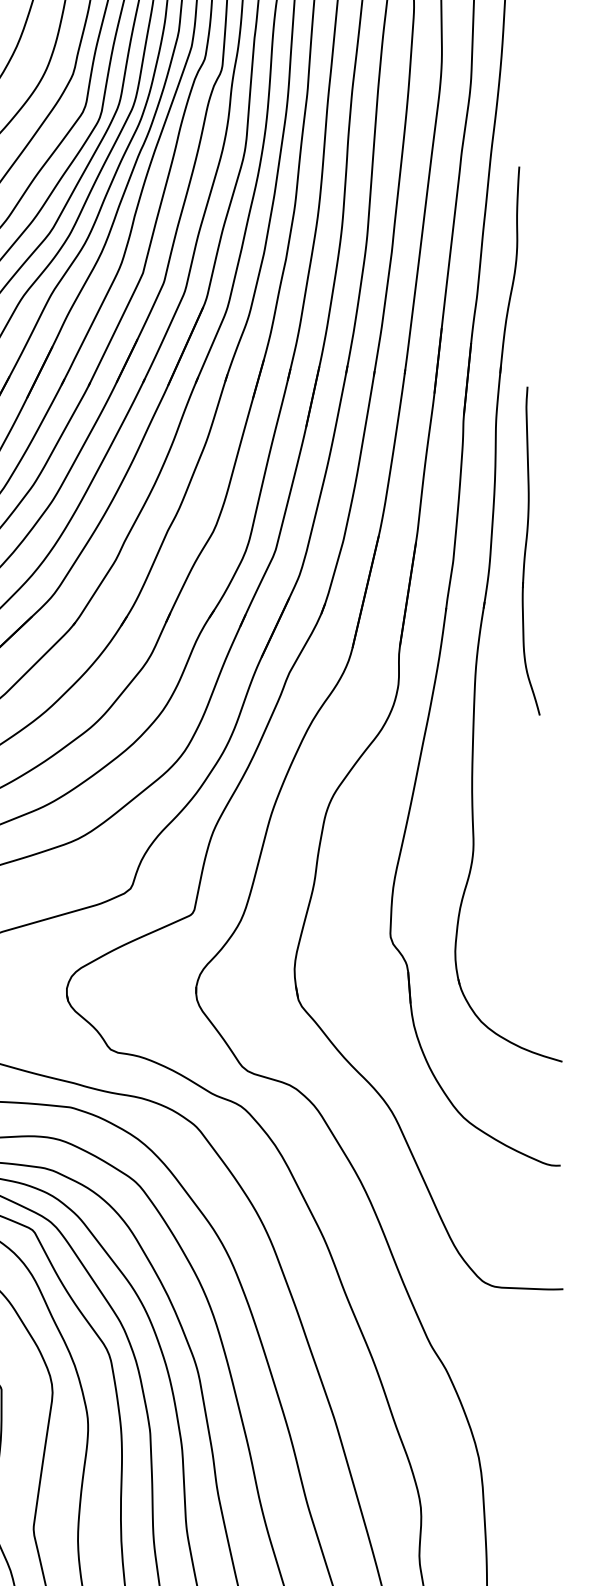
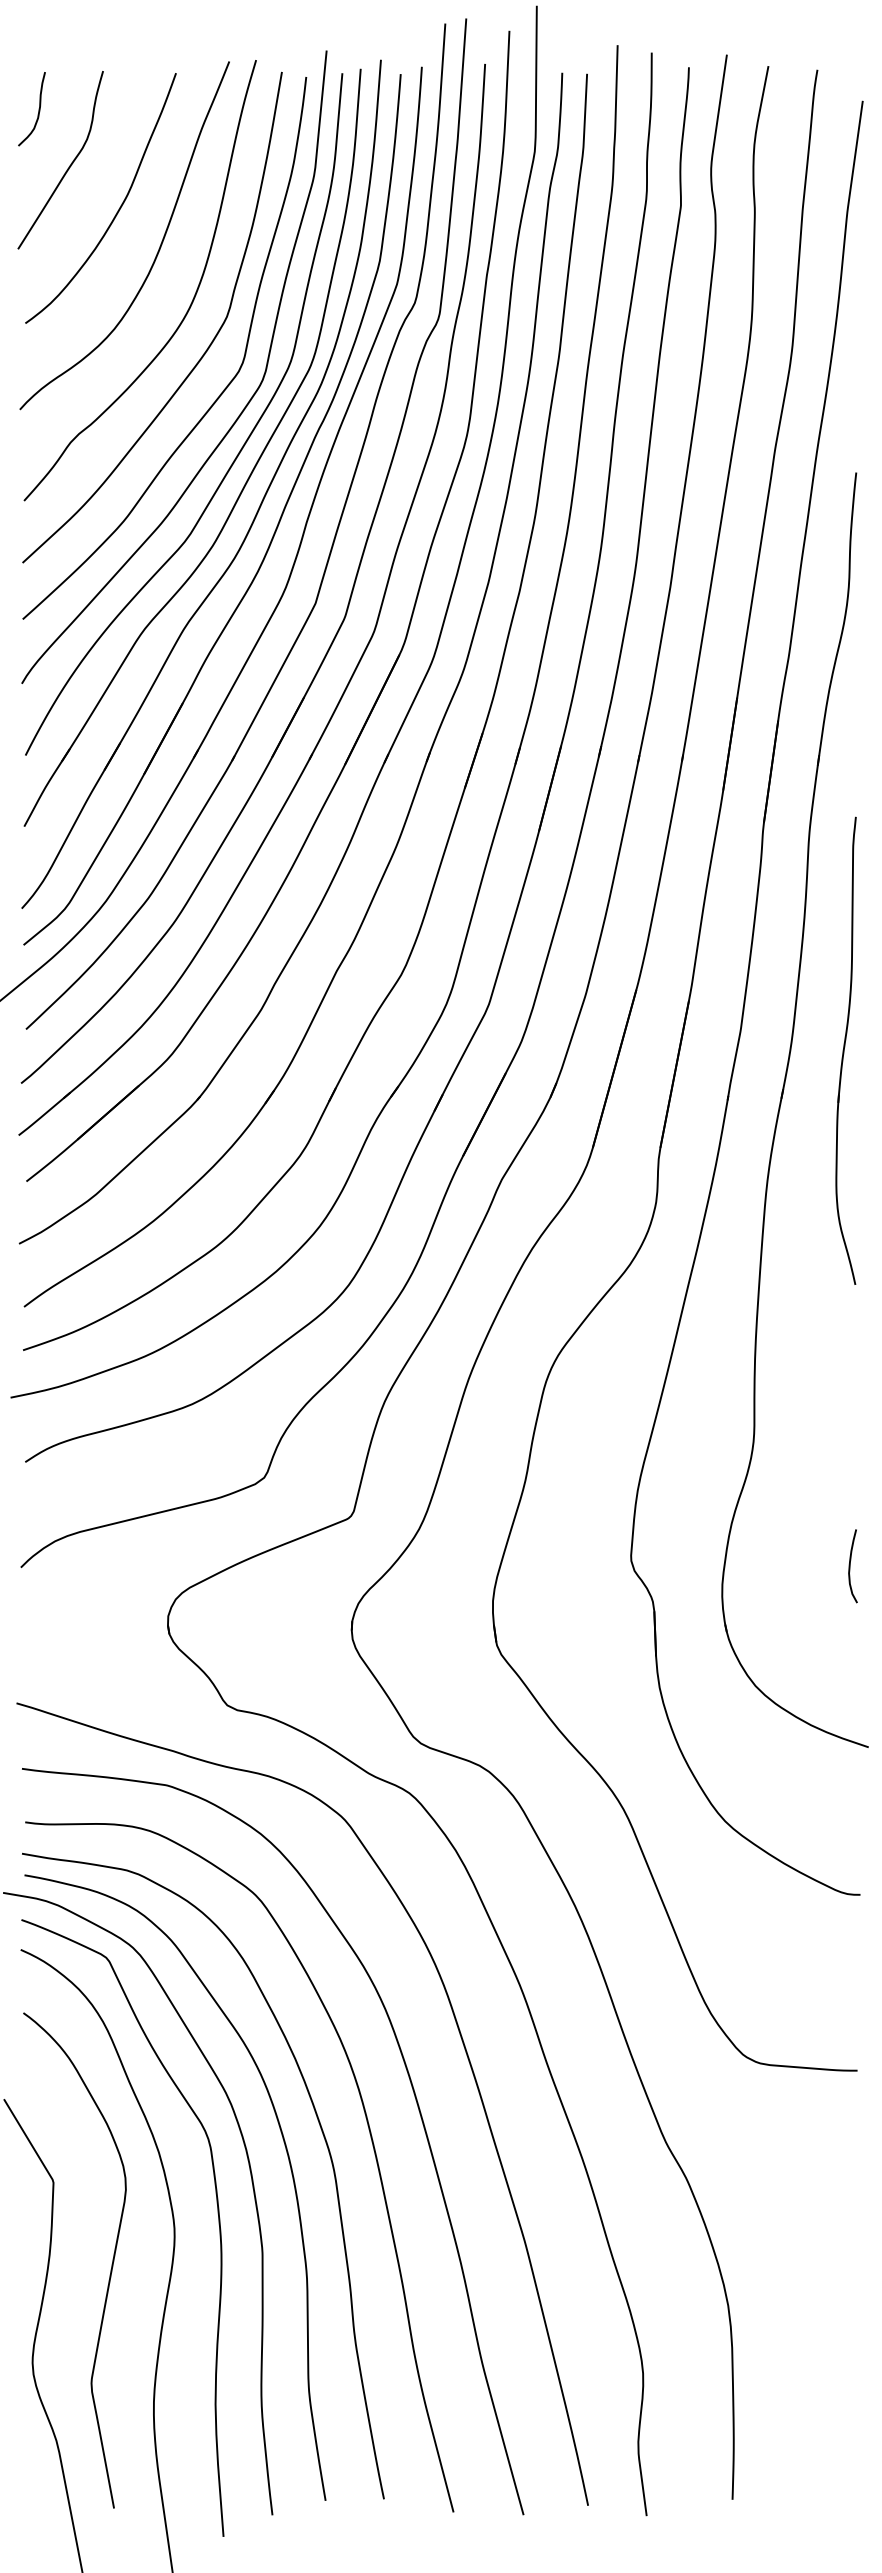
part: (526, 551) -> (845, 1050), moved
curve: (544, 935) -> (850, 1566), added

